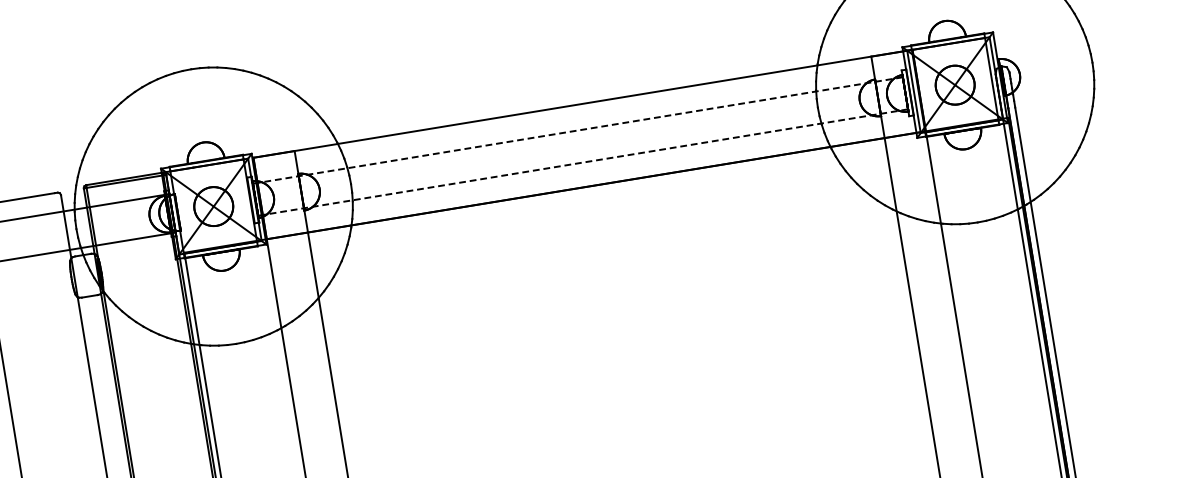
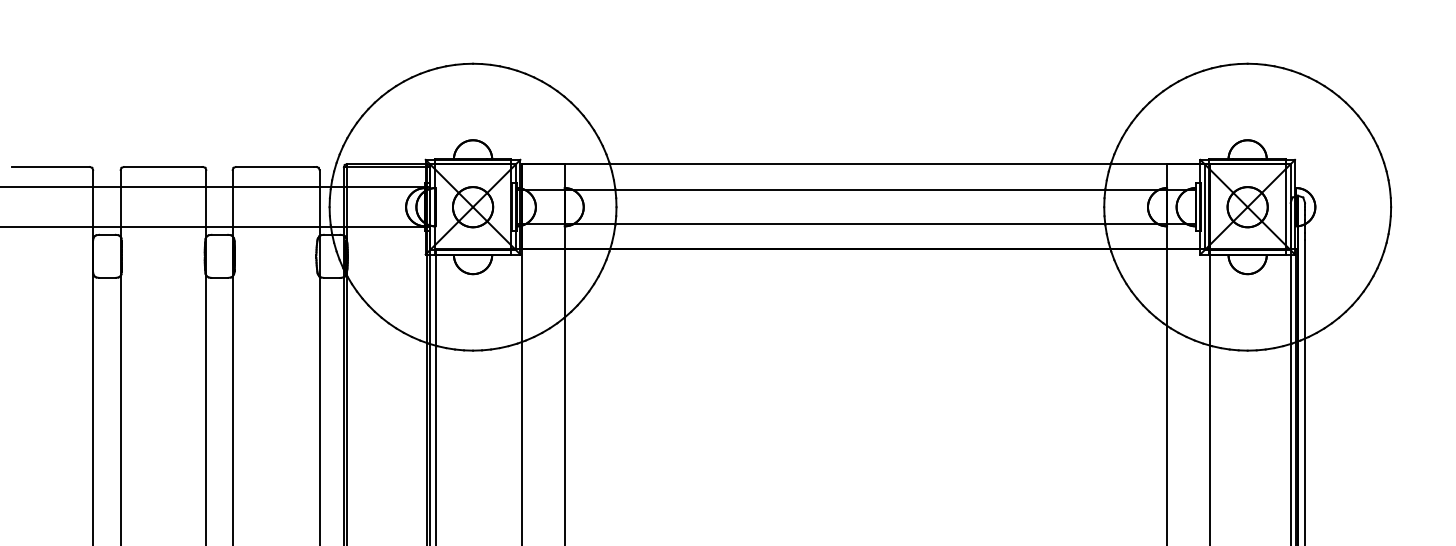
line: (577, 130) -> (855, 190), dashed -> solid
line: (582, 162) -> (855, 223), dashed -> solid

